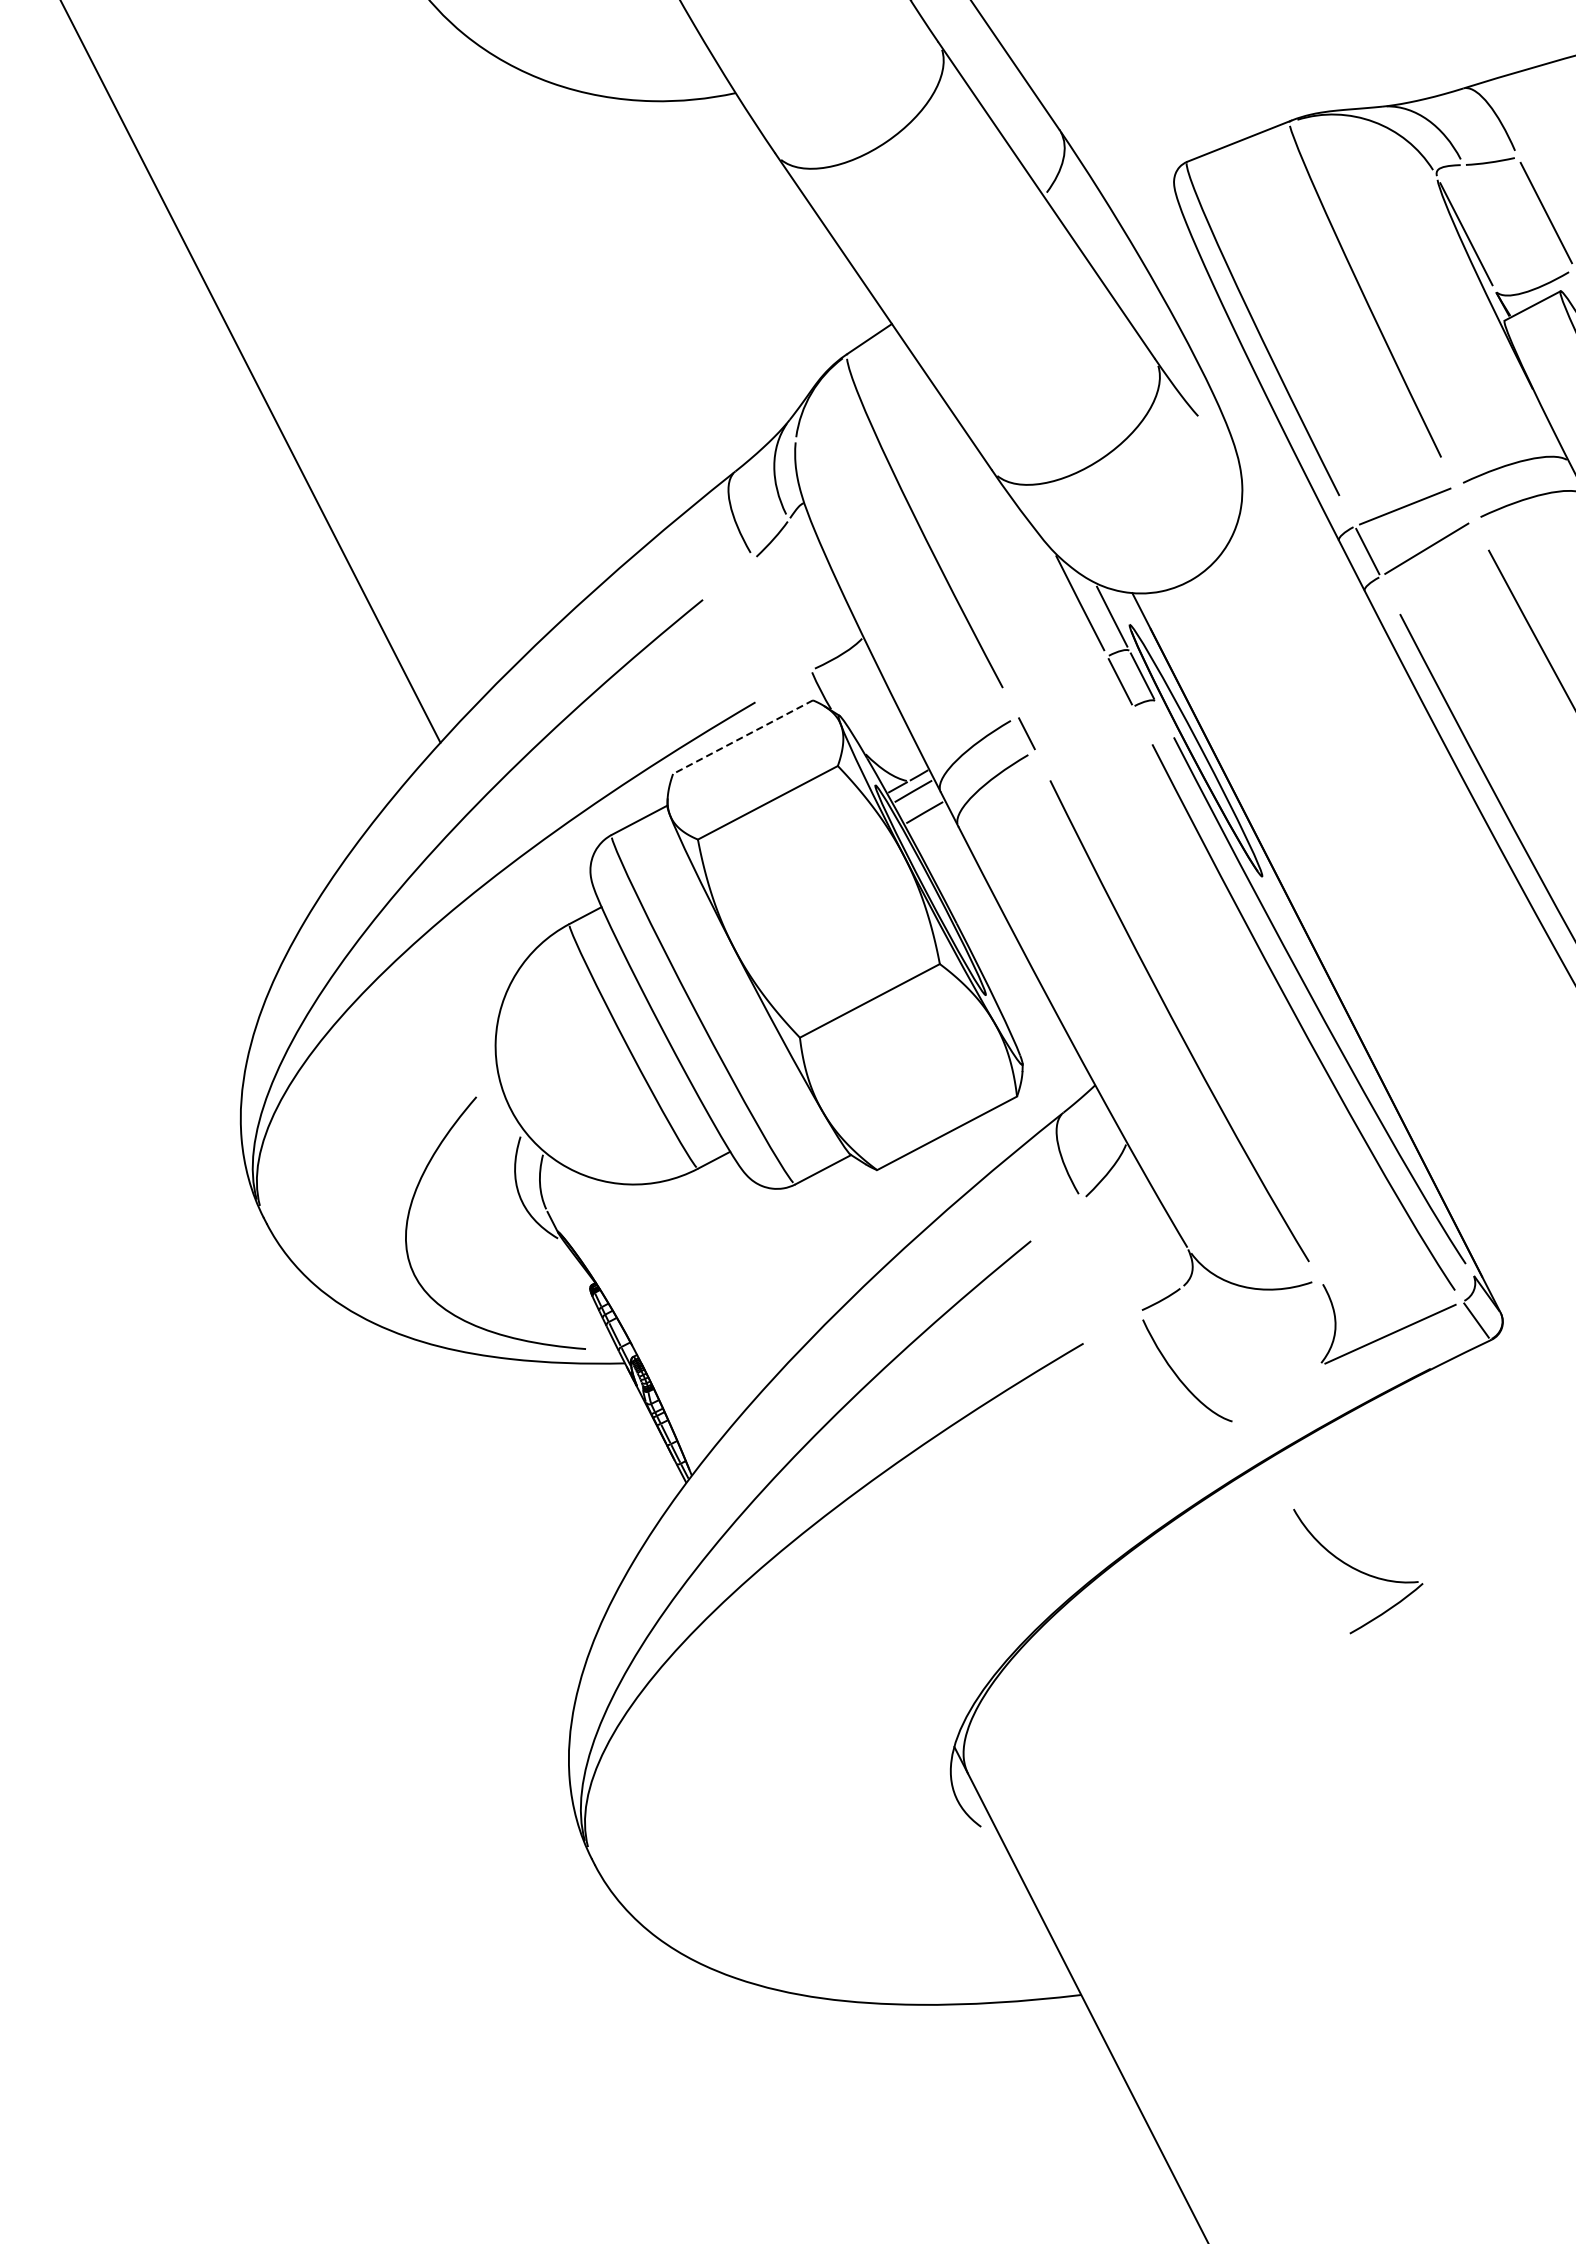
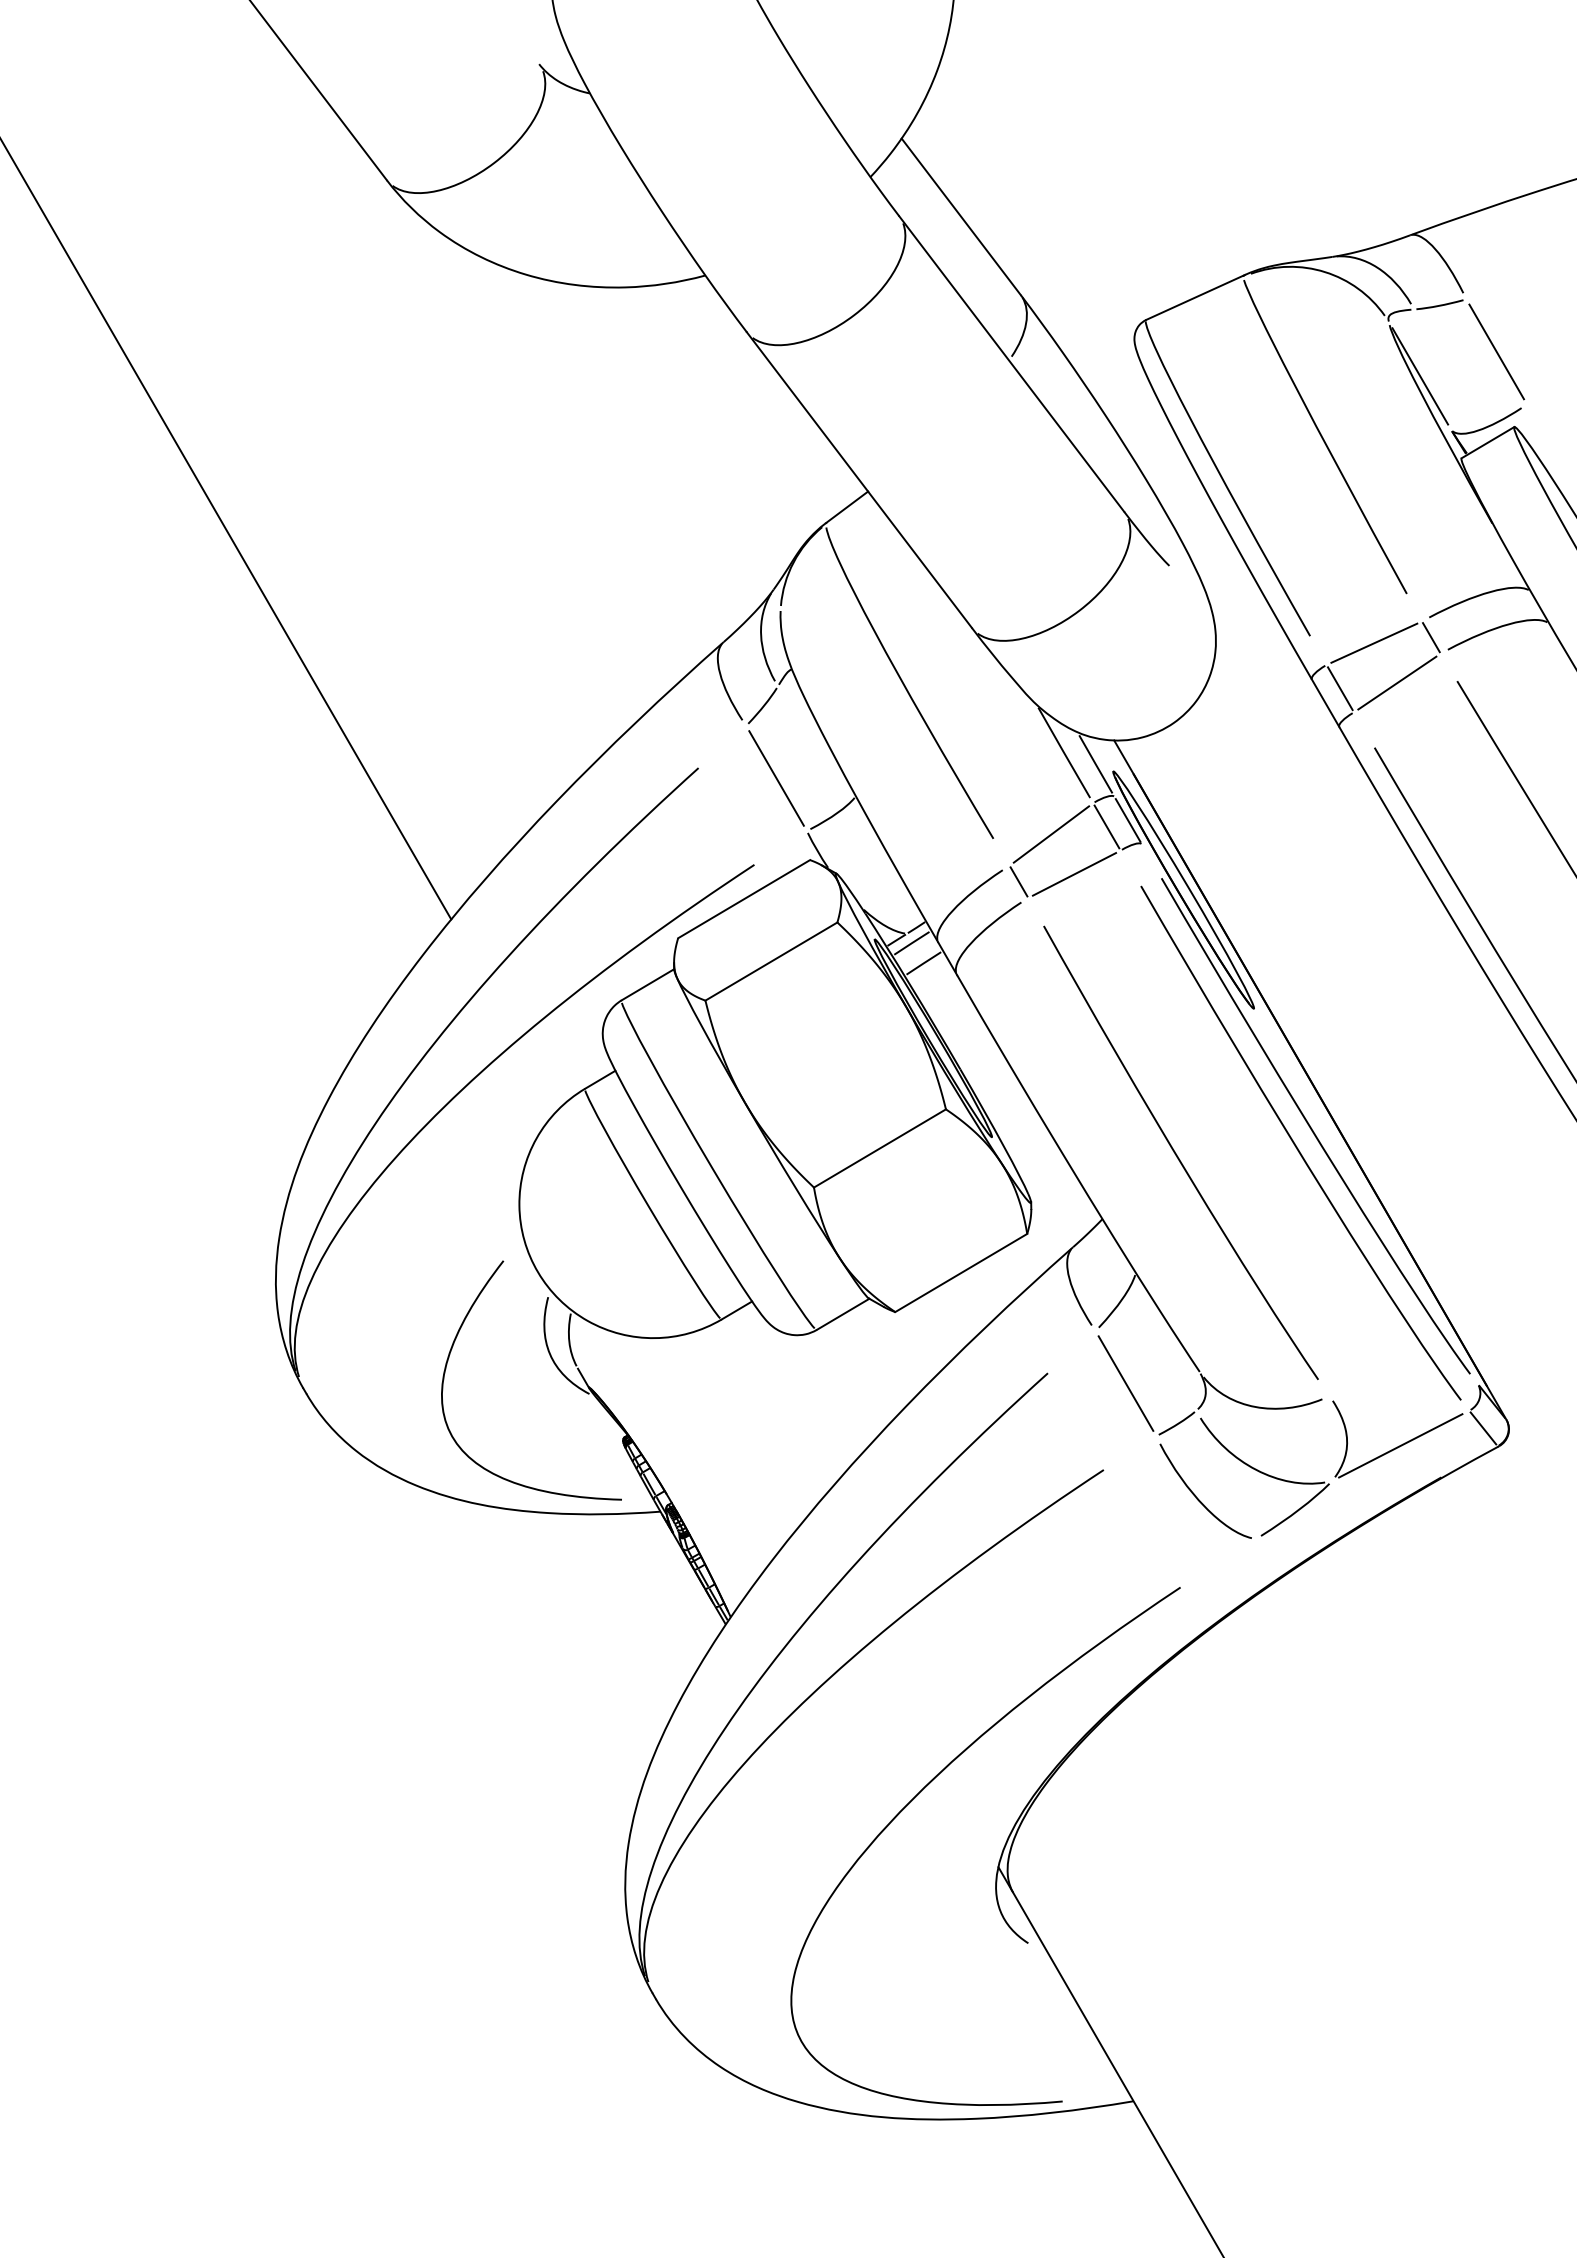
line: (1463, 503) -> (1430, 637), added
line: (782, 614) -> (776, 778), added
line: (1062, 686) -> (1051, 834), added
line: (1084, 728) -> (1074, 874), added
line: (743, 737) -> (744, 899), dashed -> solid
line: (1110, 1255) -> (1125, 1383), added
part: (1356, 1572) -> (1264, 1476), moved
curve: (885, 1660) -> (927, 1786), added

